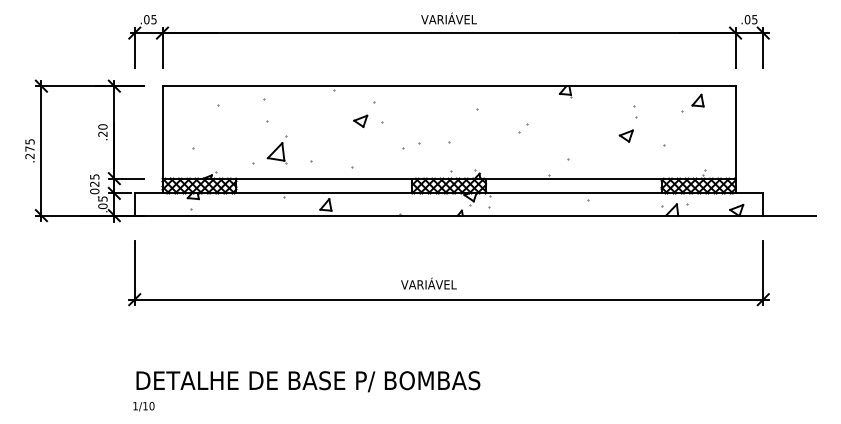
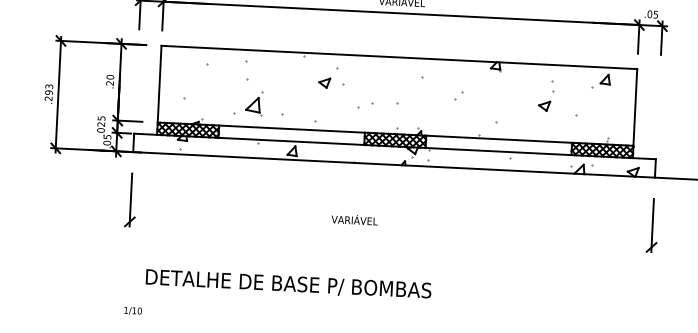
text: (29, 145) -> (48, 89), .275 -> .293
text: (428, 283) -> (354, 219), moved
line: (448, 299) -> (390, 234), removed
text: (308, 381) -> (288, 284), moved

